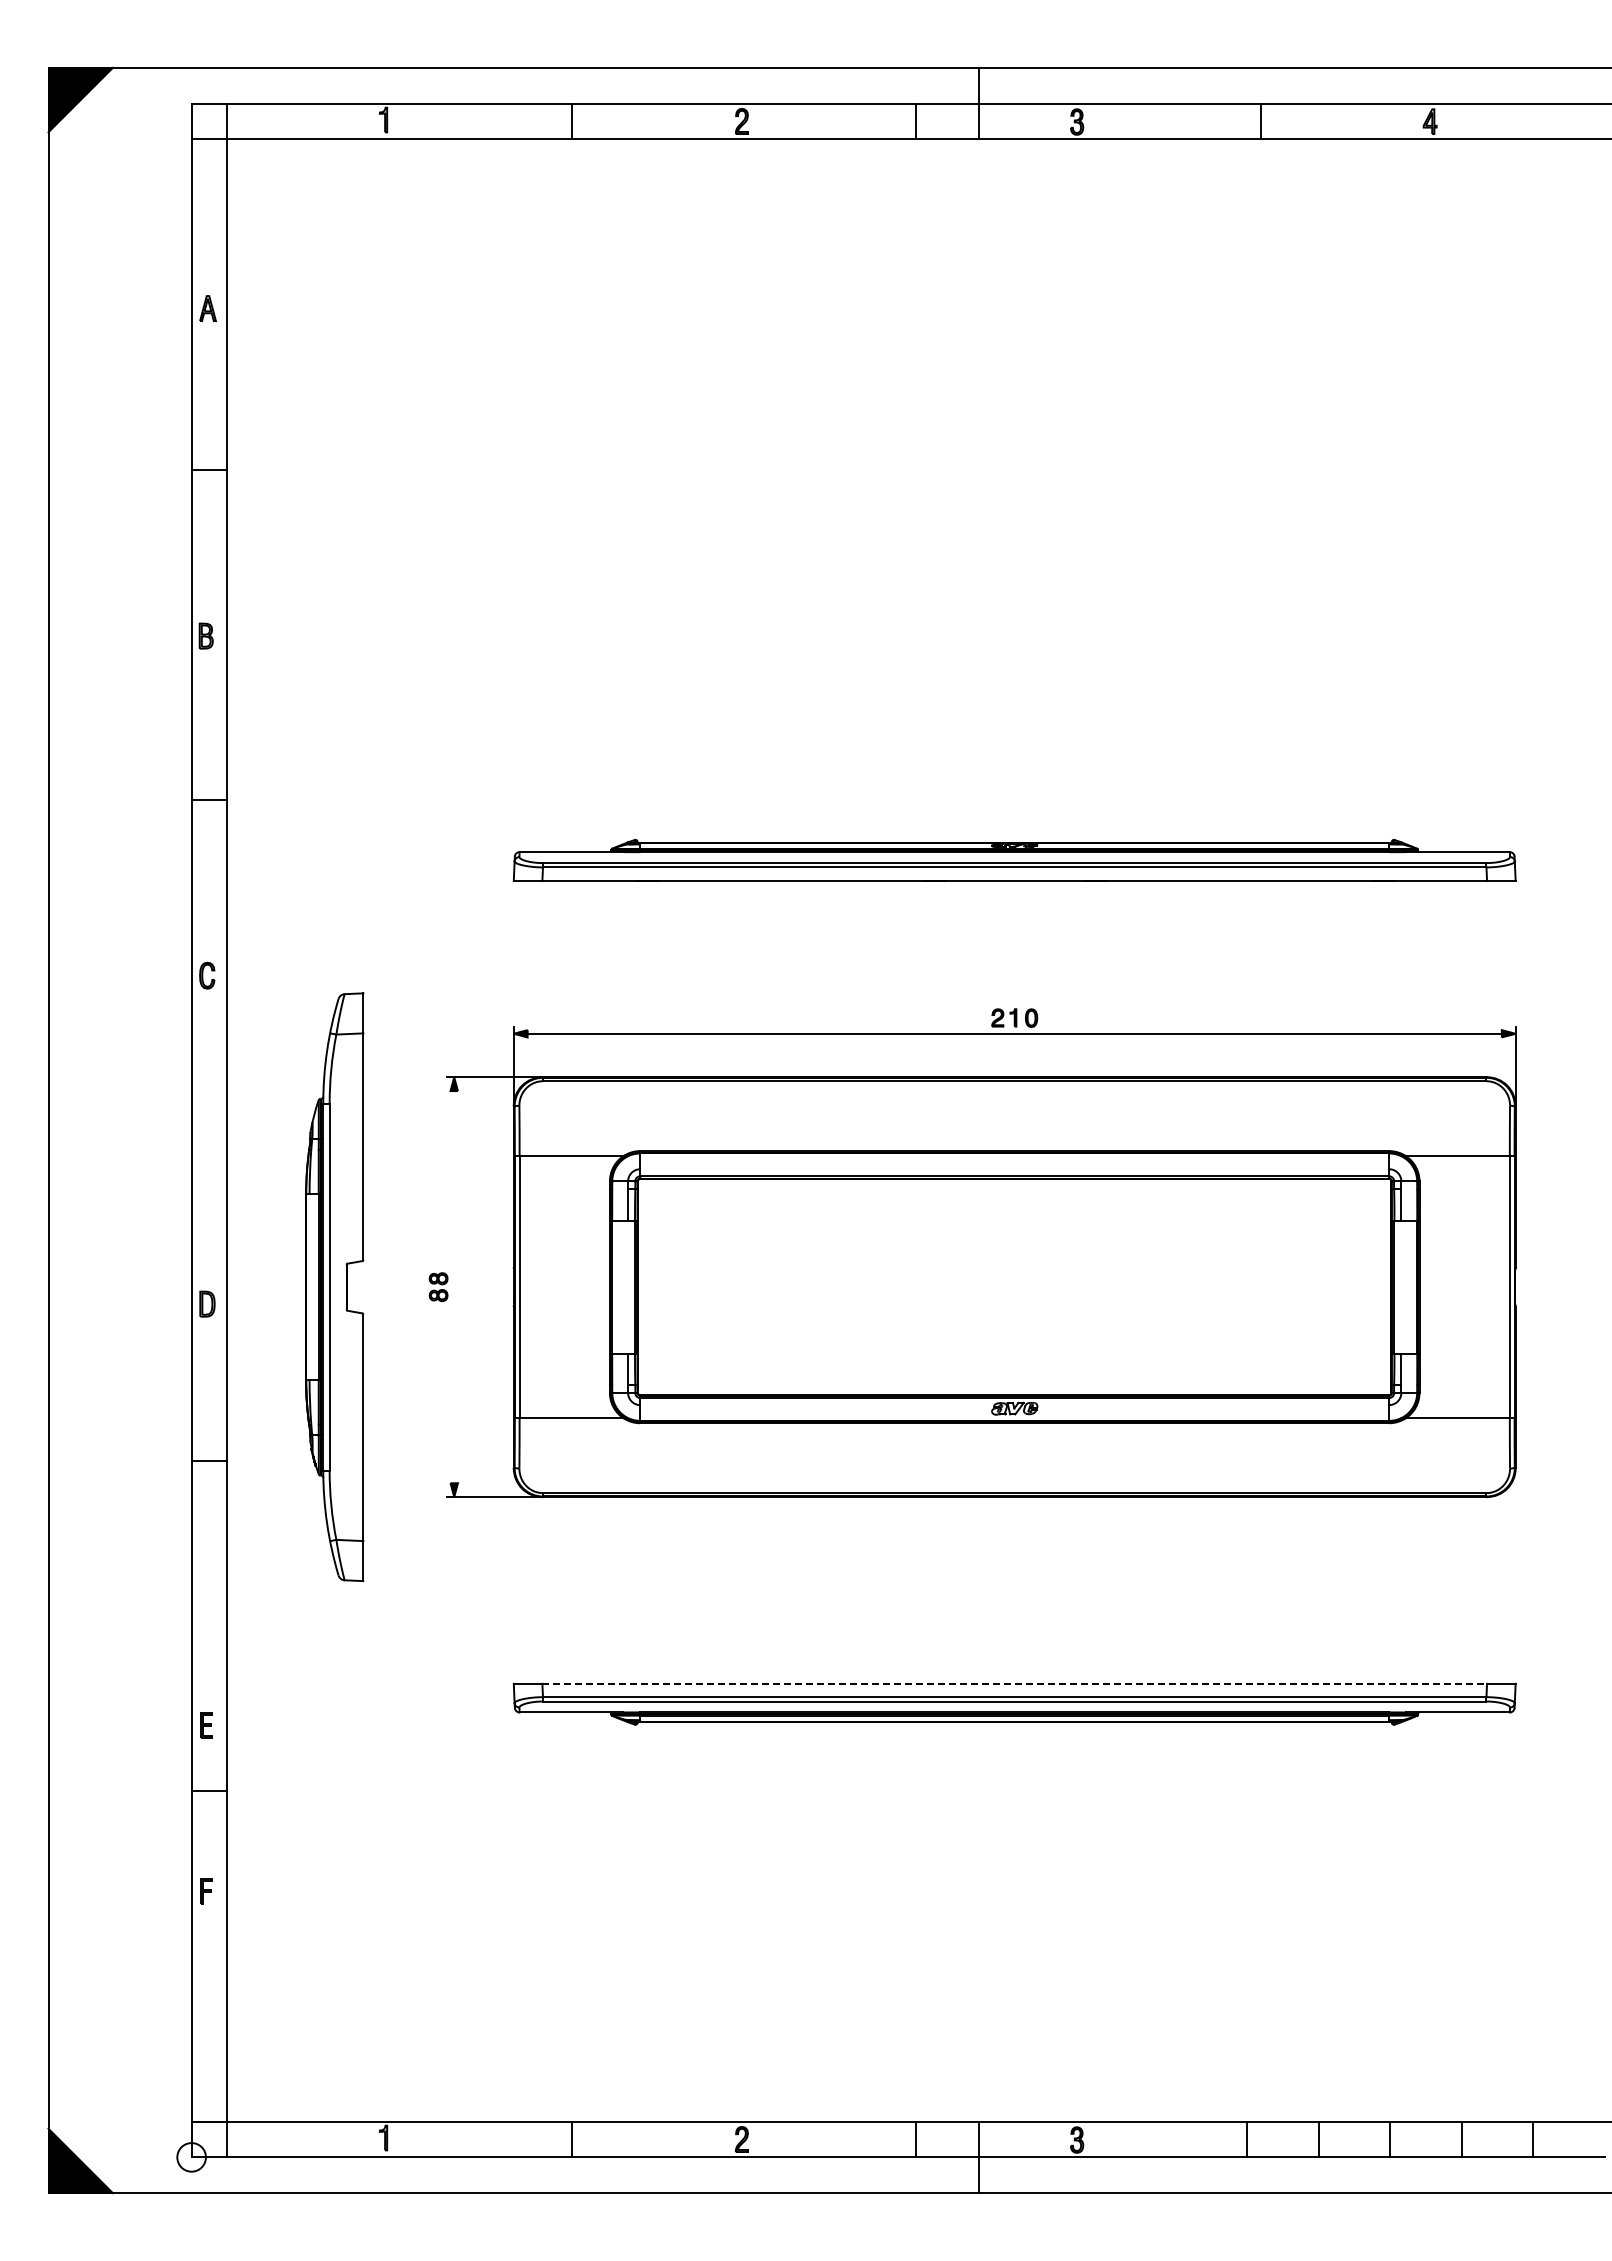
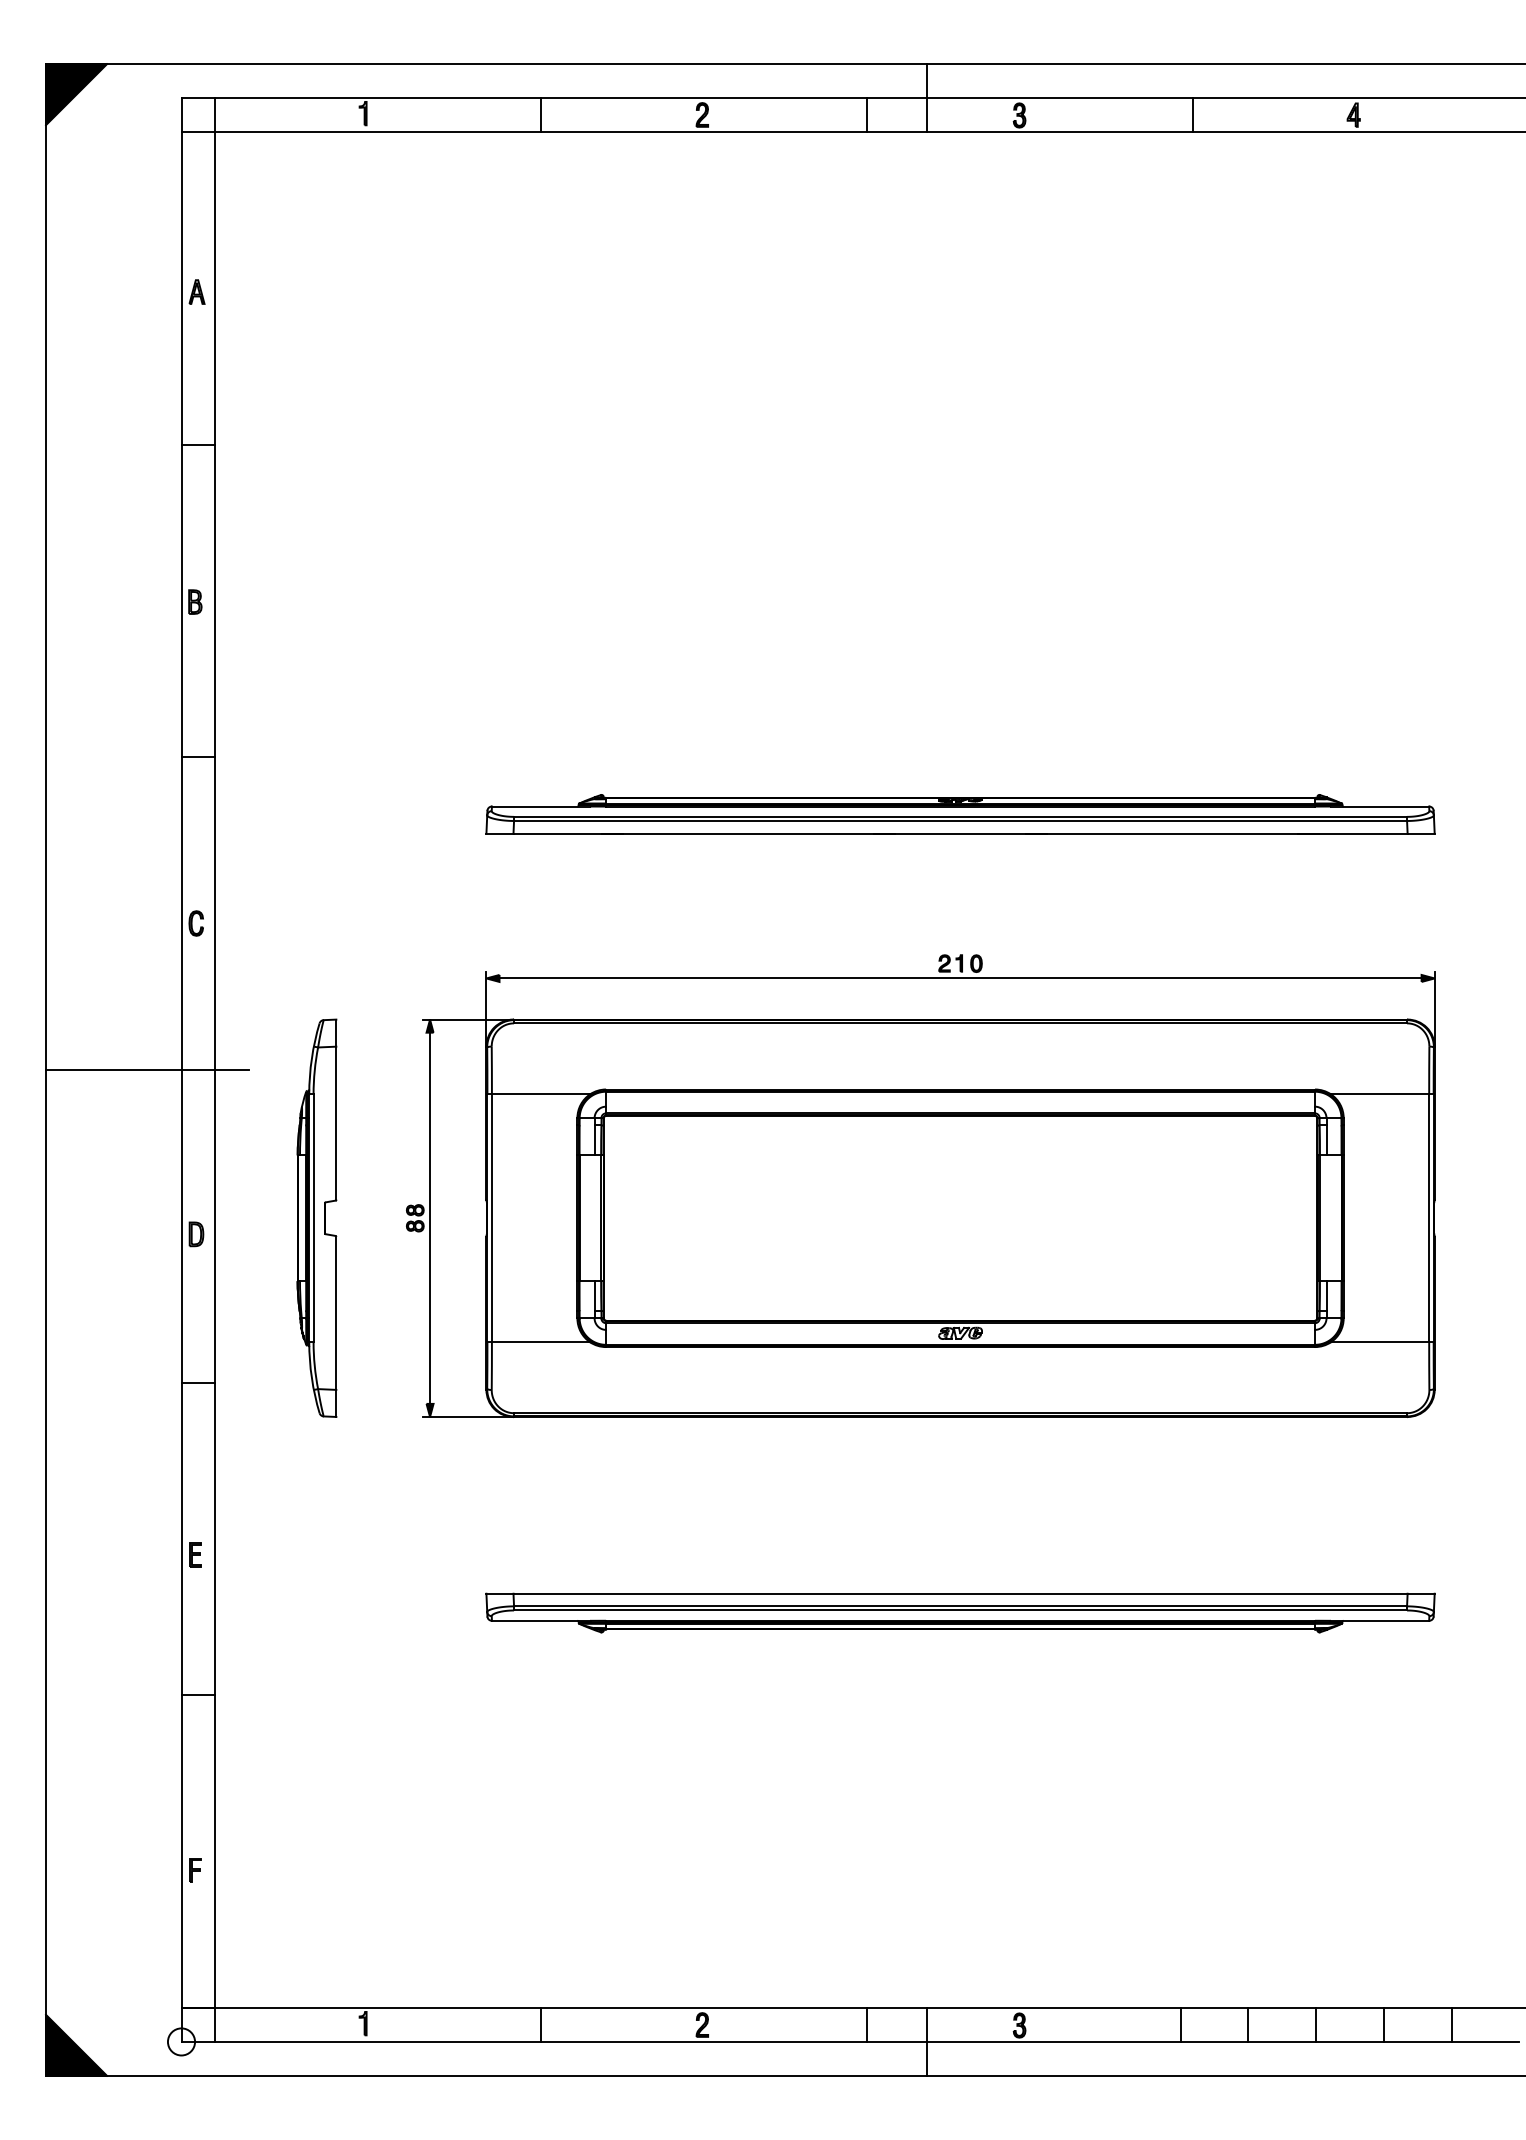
line: (155, 1130) -> (147, 1070), added
part: (334, 1286) -> (316, 1217), size x0.71
line: (454, 1287) -> (430, 1218), added
line: (1015, 1683) -> (961, 1593), dashed -> solid
part: (206, 1725) -> (195, 1554), moved
part: (206, 1891) -> (195, 1870), moved

